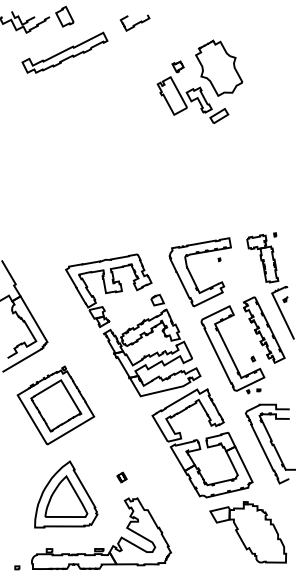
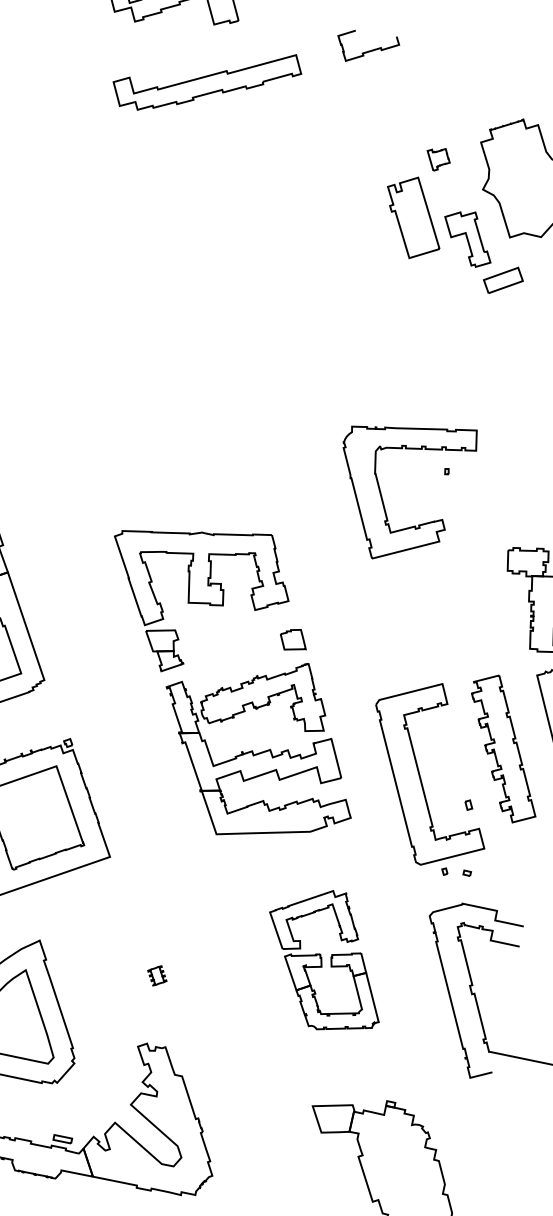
part: (192, 275) -> (383, 492), moved
part: (202, 443) -> (325, 960), size x0.6
part: (121, 477) -> (156, 975), moved

